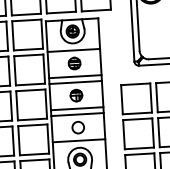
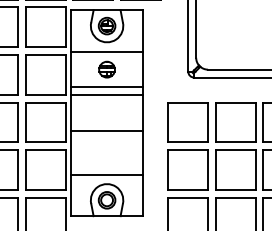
part: (75, 95) -> (106, 112), removed
line: (77, 114) -> (106, 138), removed
circle: (77, 127) -> (106, 156), removed

